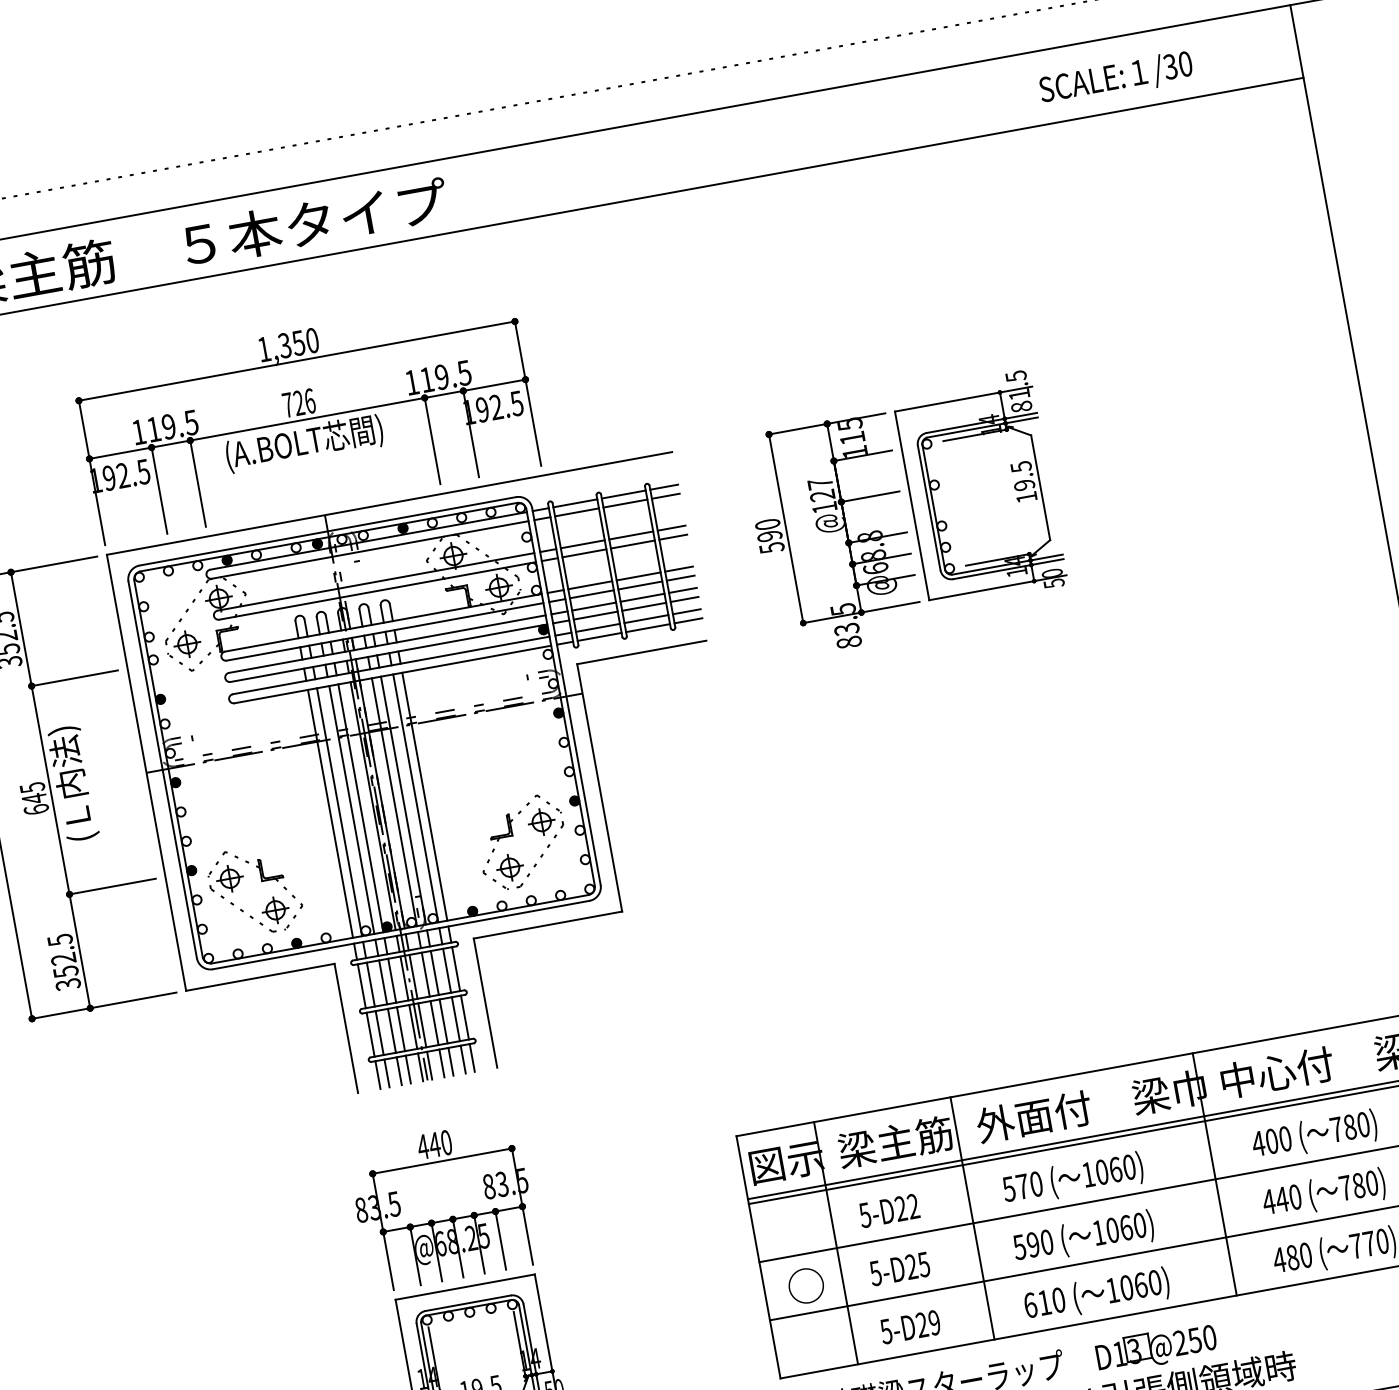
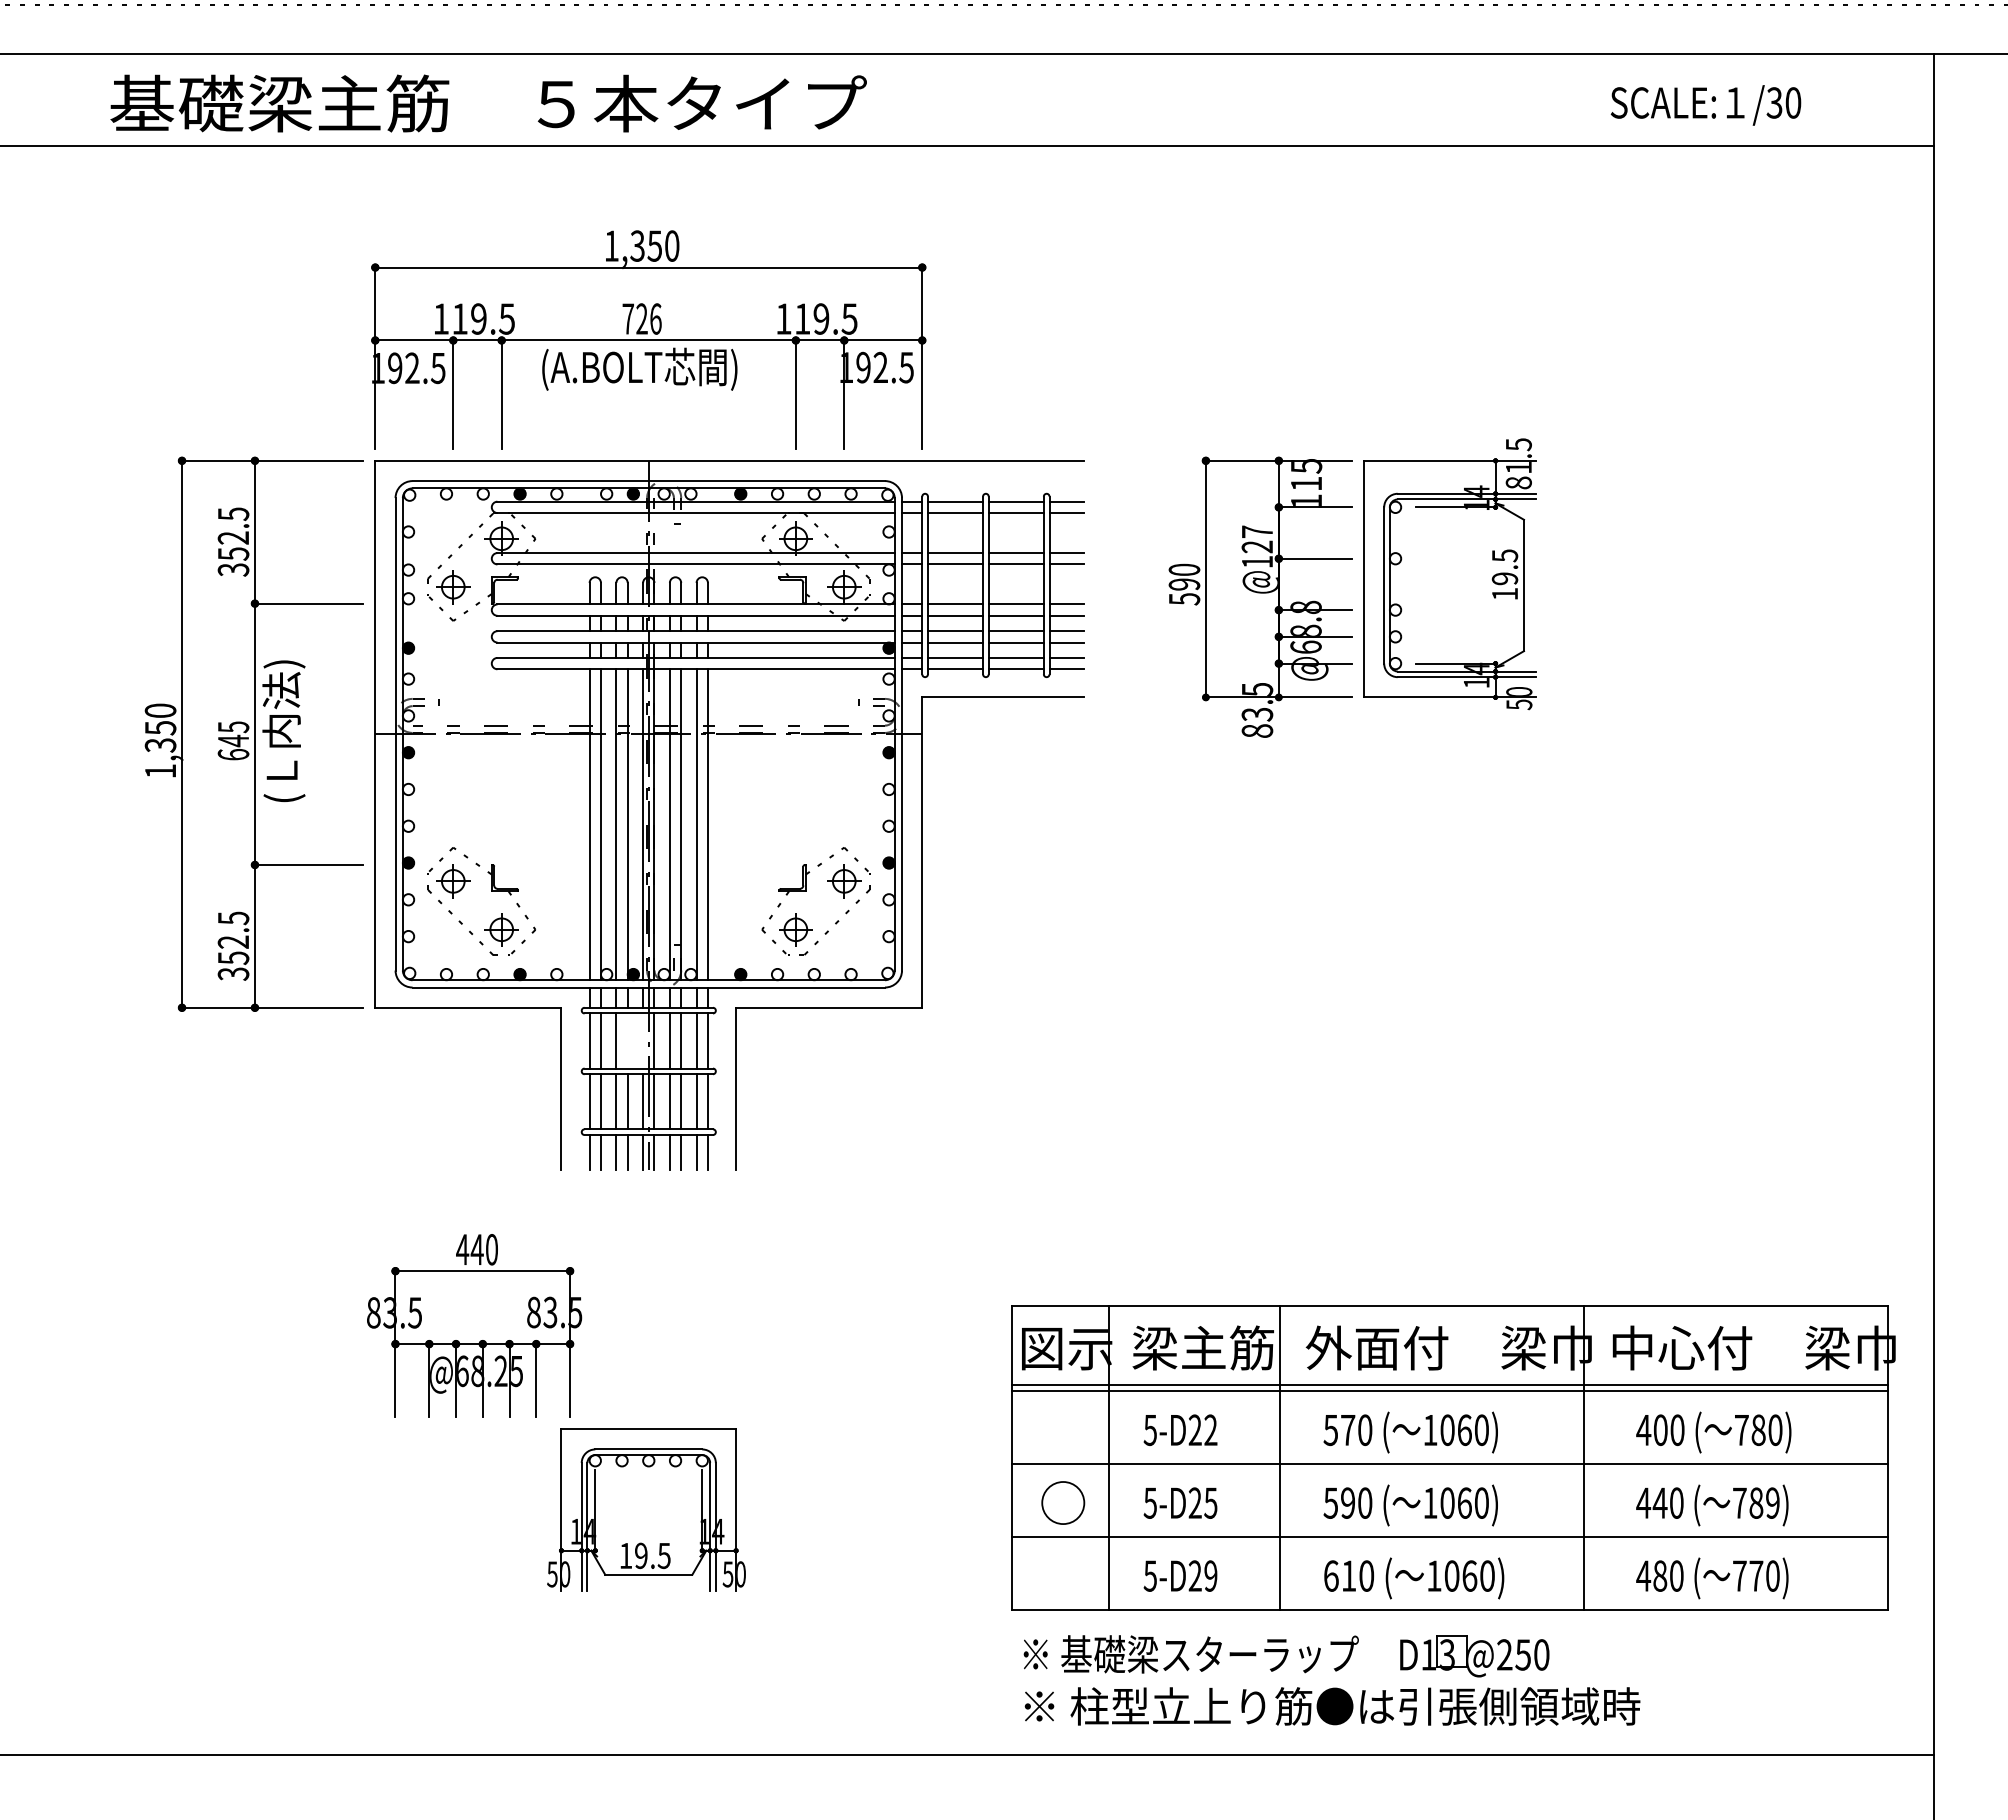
line: (404, 978) -> (643, 1040), removed
line: (391, 980) -> (627, 1040), removed
text: (1371, 1182) -> (1772, 1502), 780) -> 789)
part: (443, 1205) -> (474, 1325), moved

